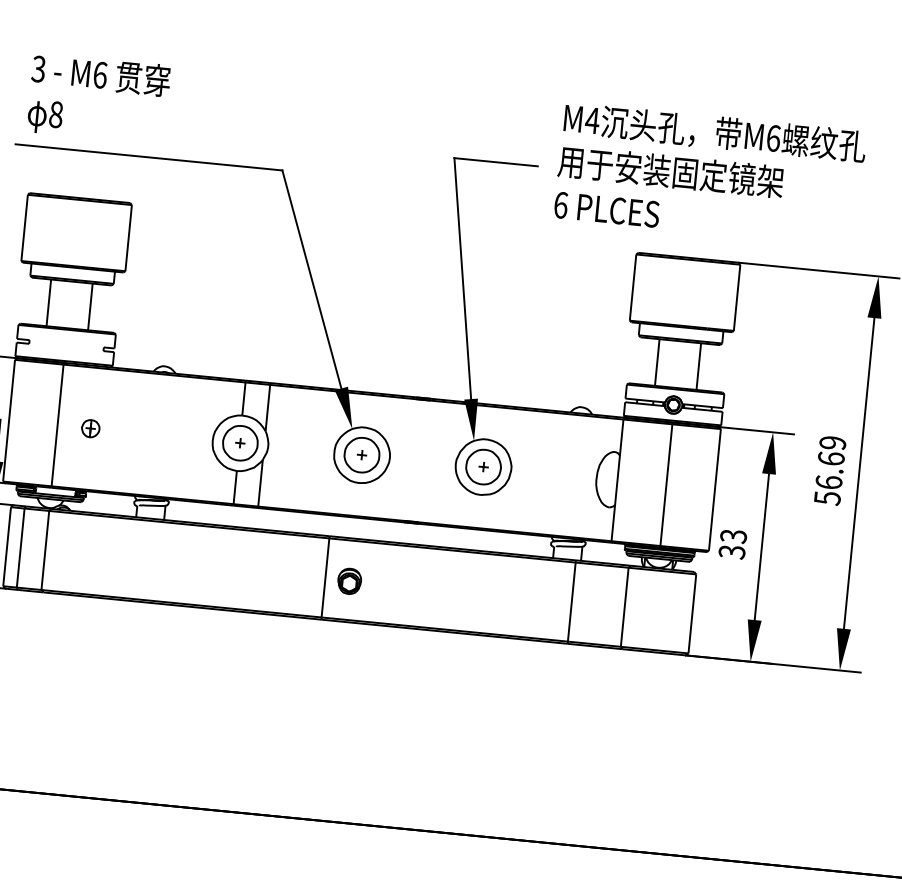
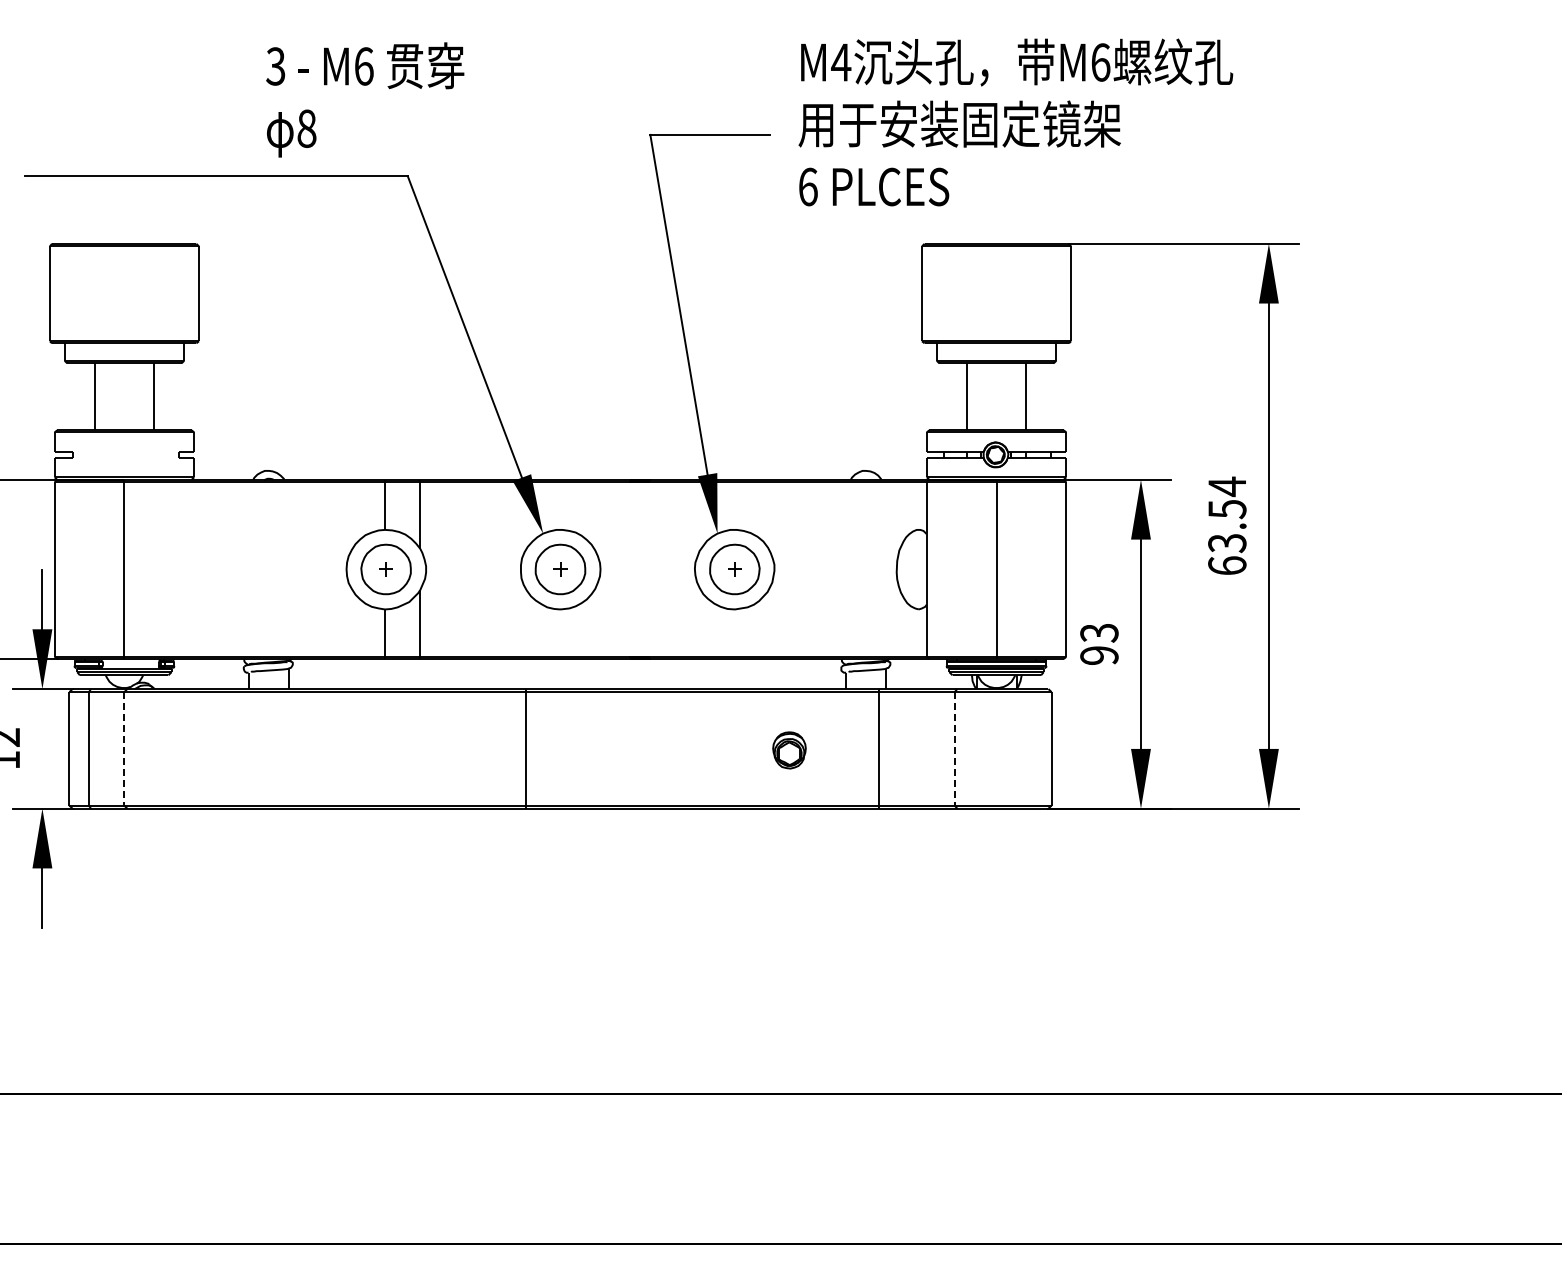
text: (99, 98) -> (365, 99), moved
part: (90, 428) -> (171, 569), removed
text: (830, 470) -> (1227, 525), 56.69 -> 63.54
line: (45, 550) -> (124, 748), solid -> dashed
text: (732, 552) -> (1099, 655), 33 -> 93
part: (349, 581) -> (789, 750), moved
line: (624, 607) -> (954, 748), solid -> dashed

